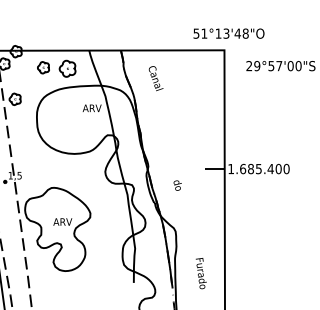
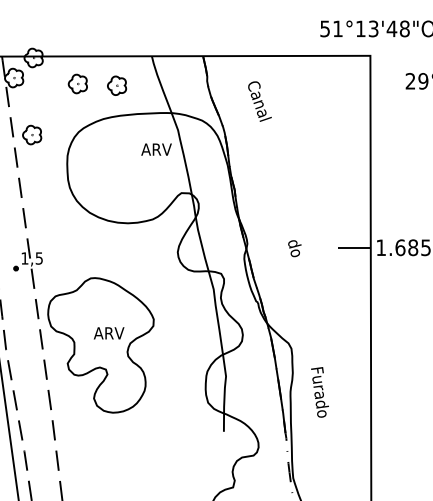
part: (67, 68) -> (116, 85), size x0.71
text: (177, 185) -> (294, 248), moved
text: (200, 273) -> (318, 392), moved

